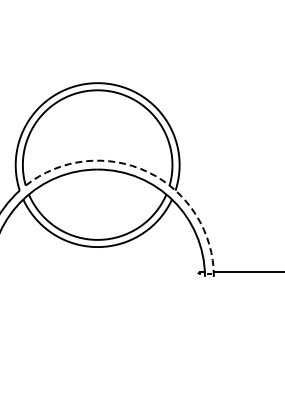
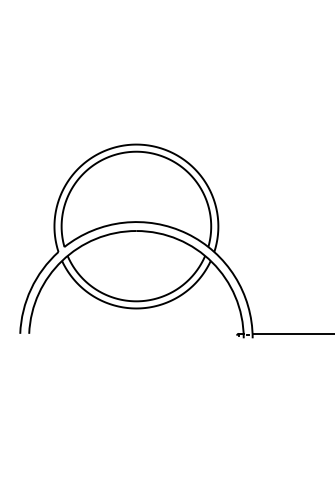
arc: (148, 172) -> (187, 233), dashed -> solid

